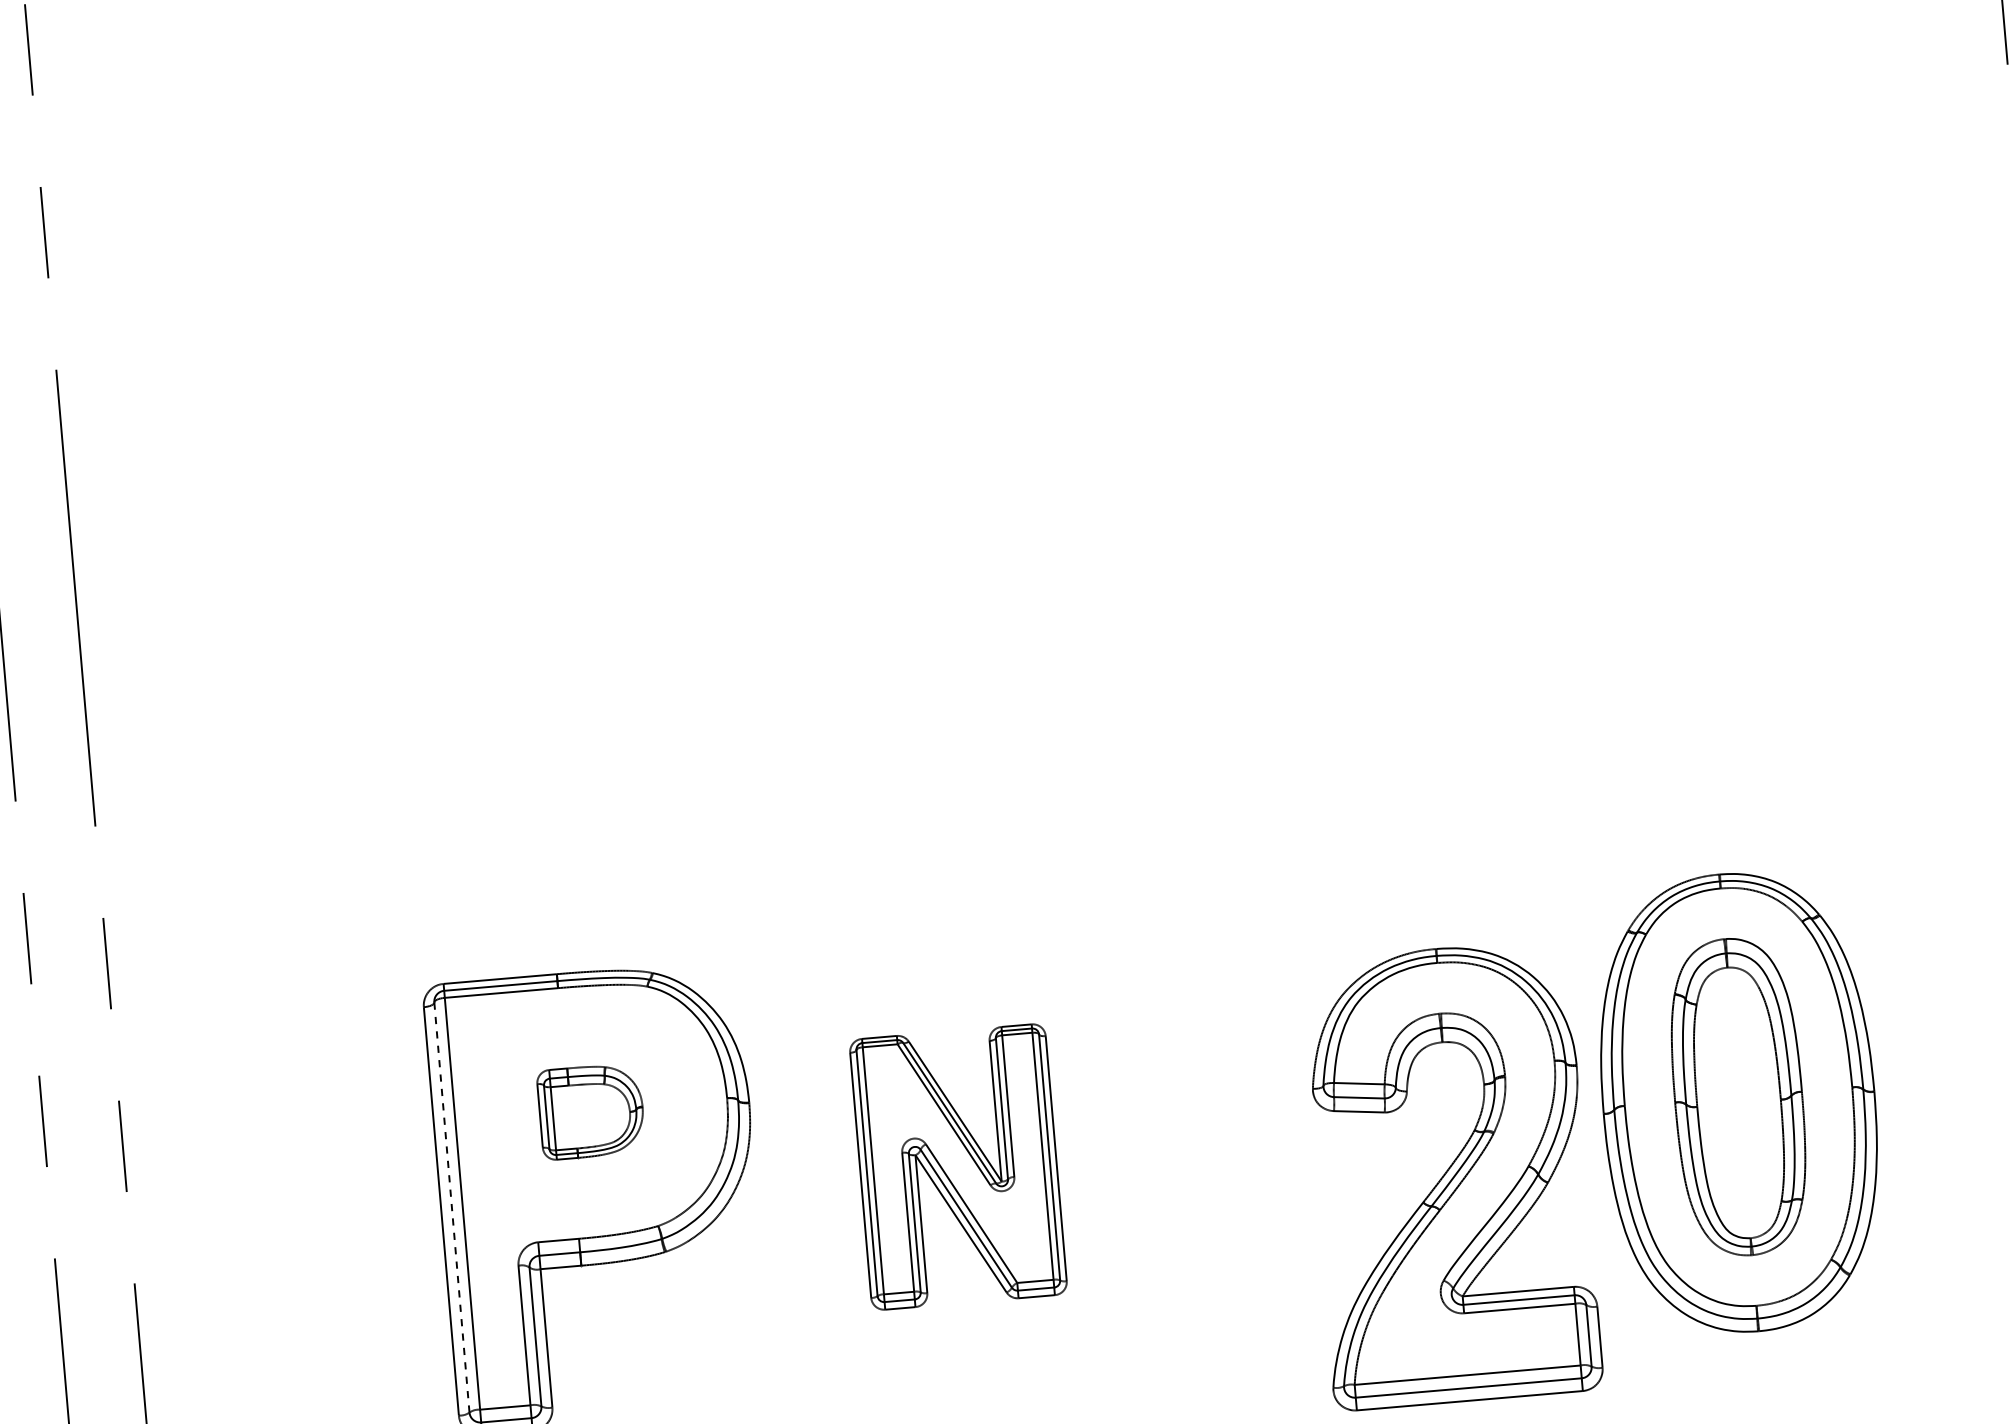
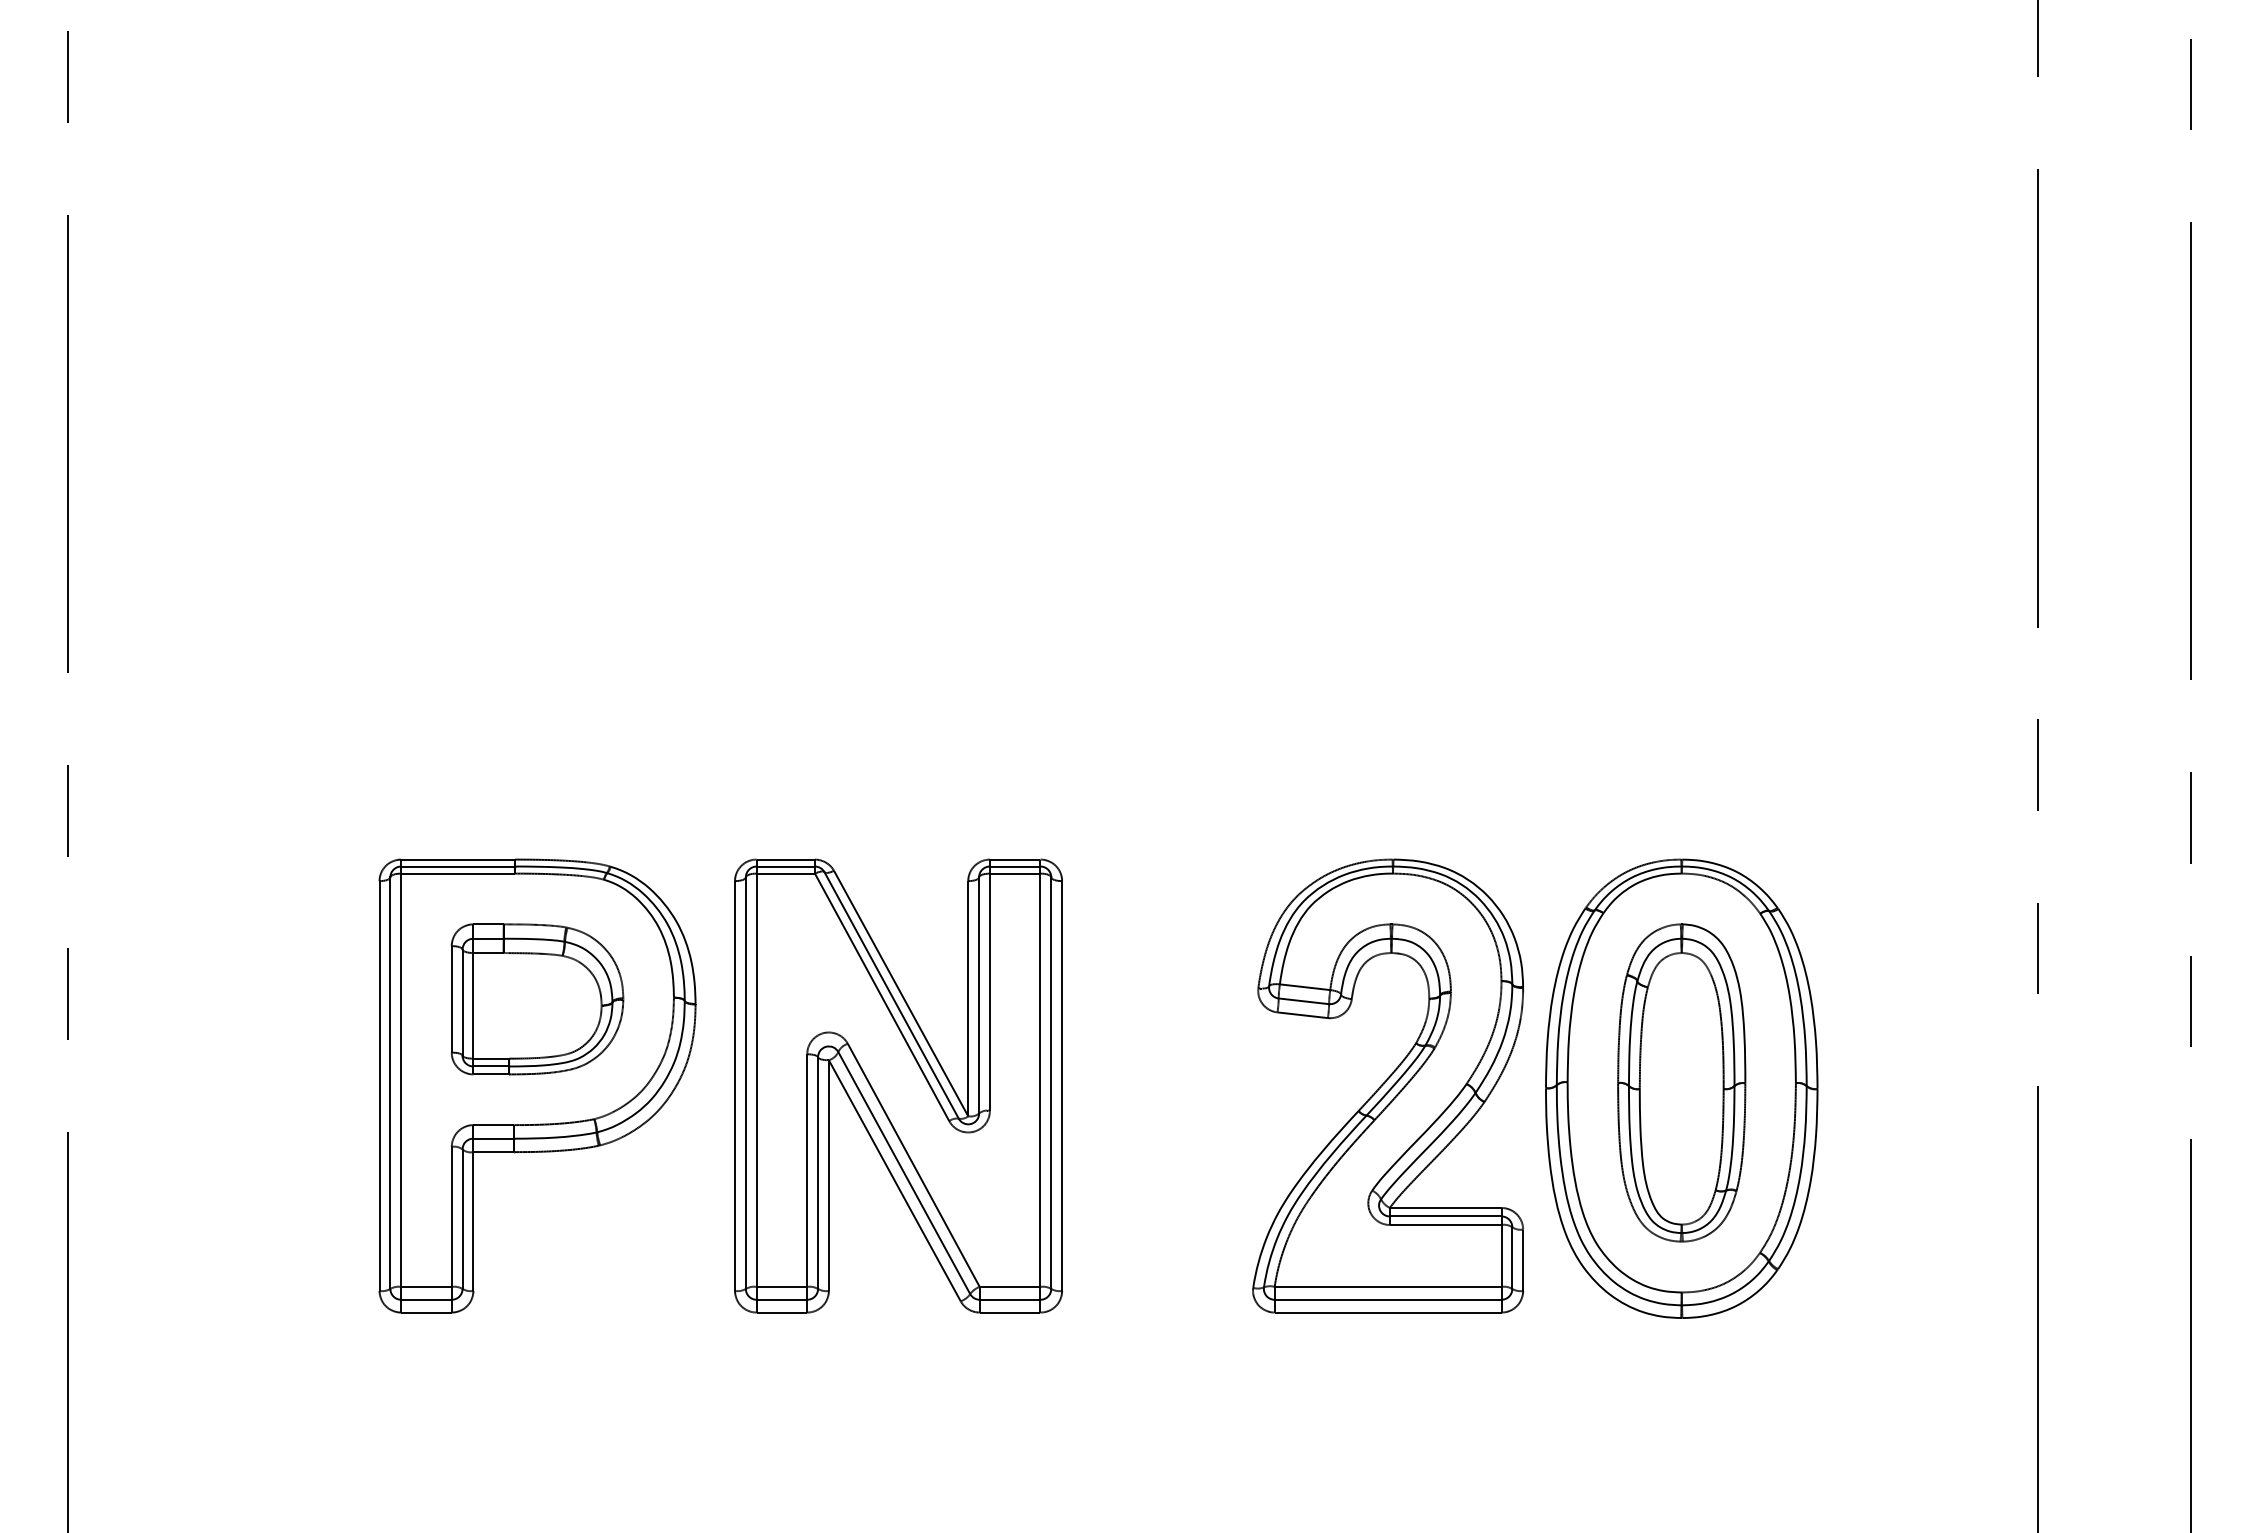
part: (591, 1111) -> (537, 999), size x1.67
part: (958, 1166) -> (898, 1085), size x1.67
part: (1450, 1174) -> (1388, 1085), moved
line: (452, 1207) -> (390, 1083), dashed -> solid

